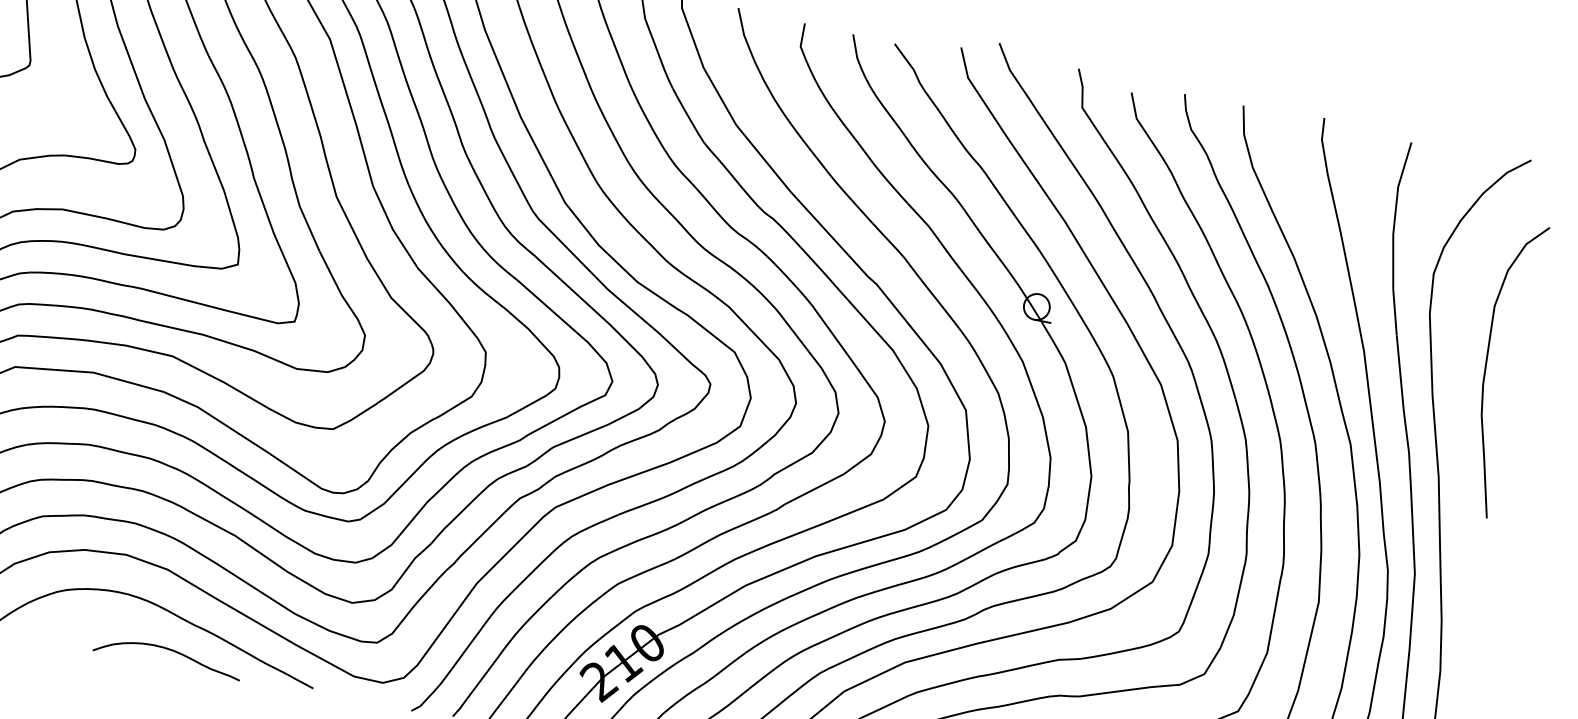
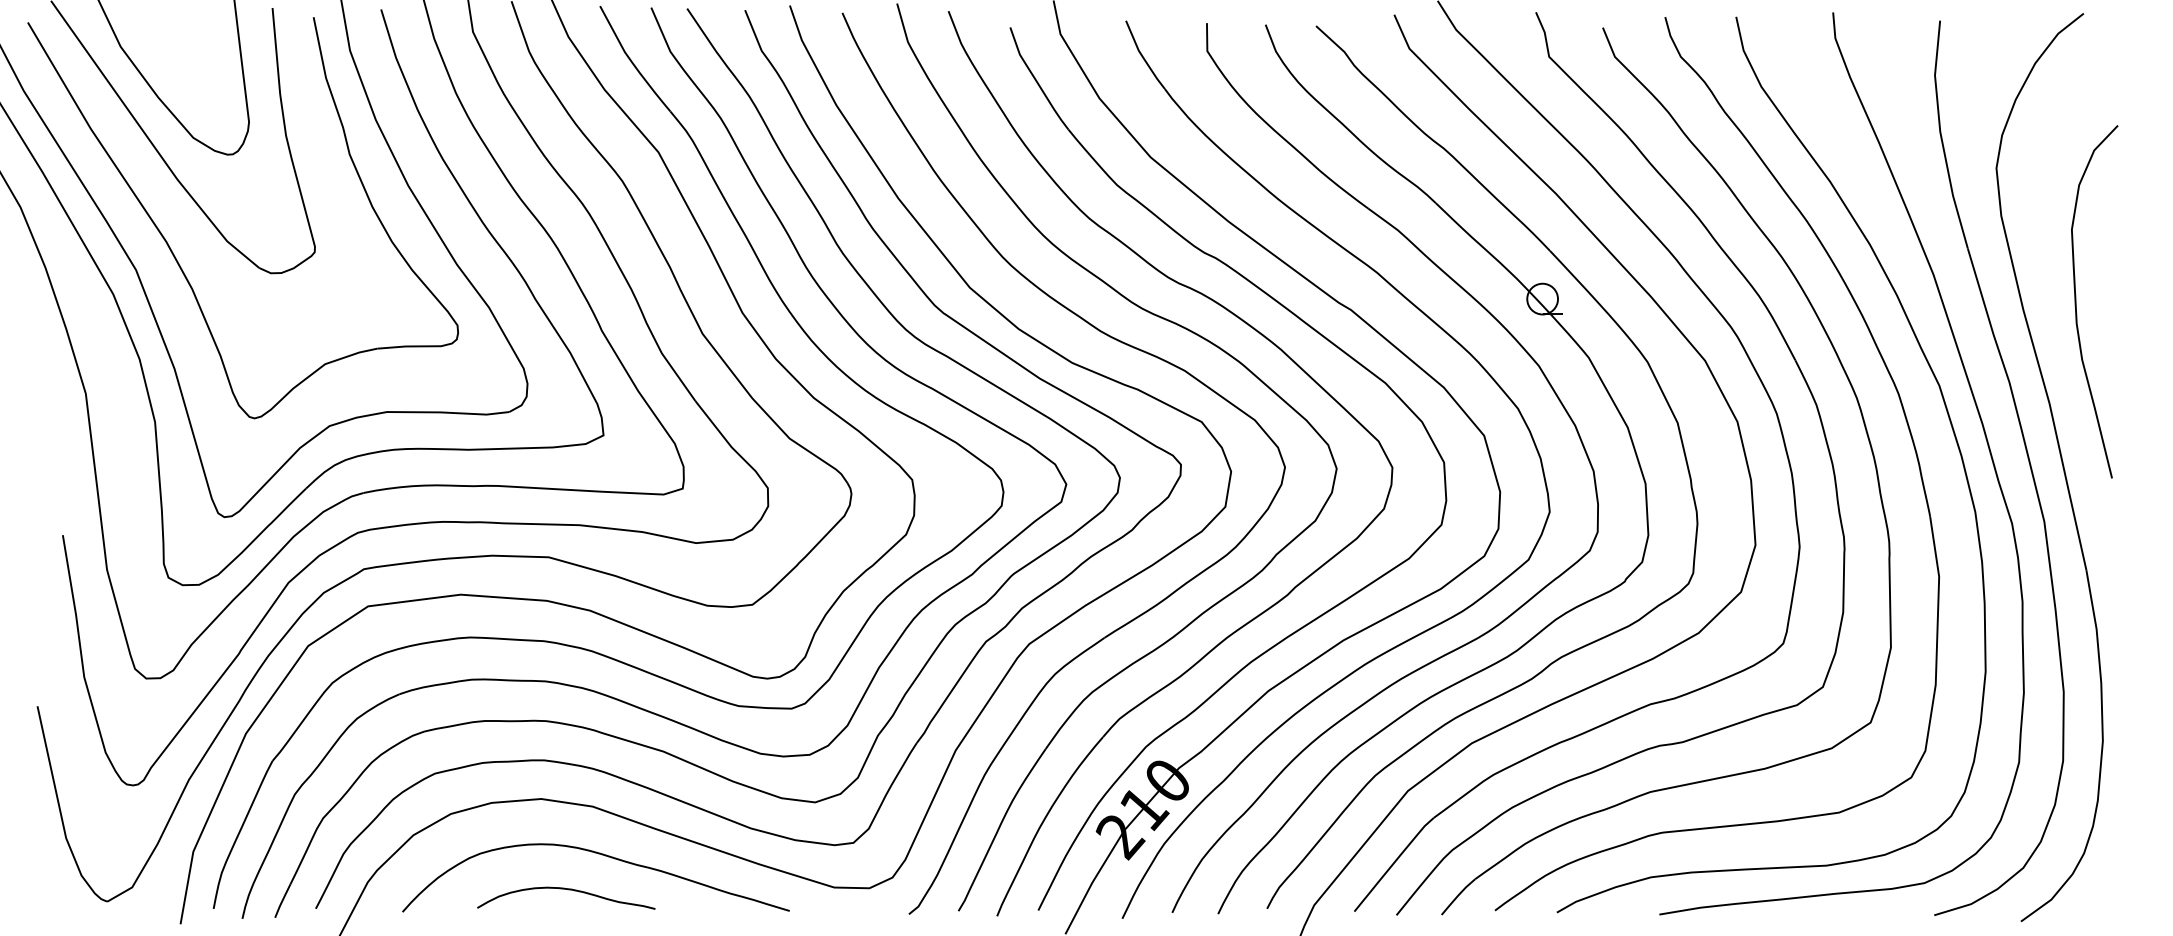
curve: (1486, 366) -> (2076, 301), moved
curve: (171, 651) -> (568, 890), moved

